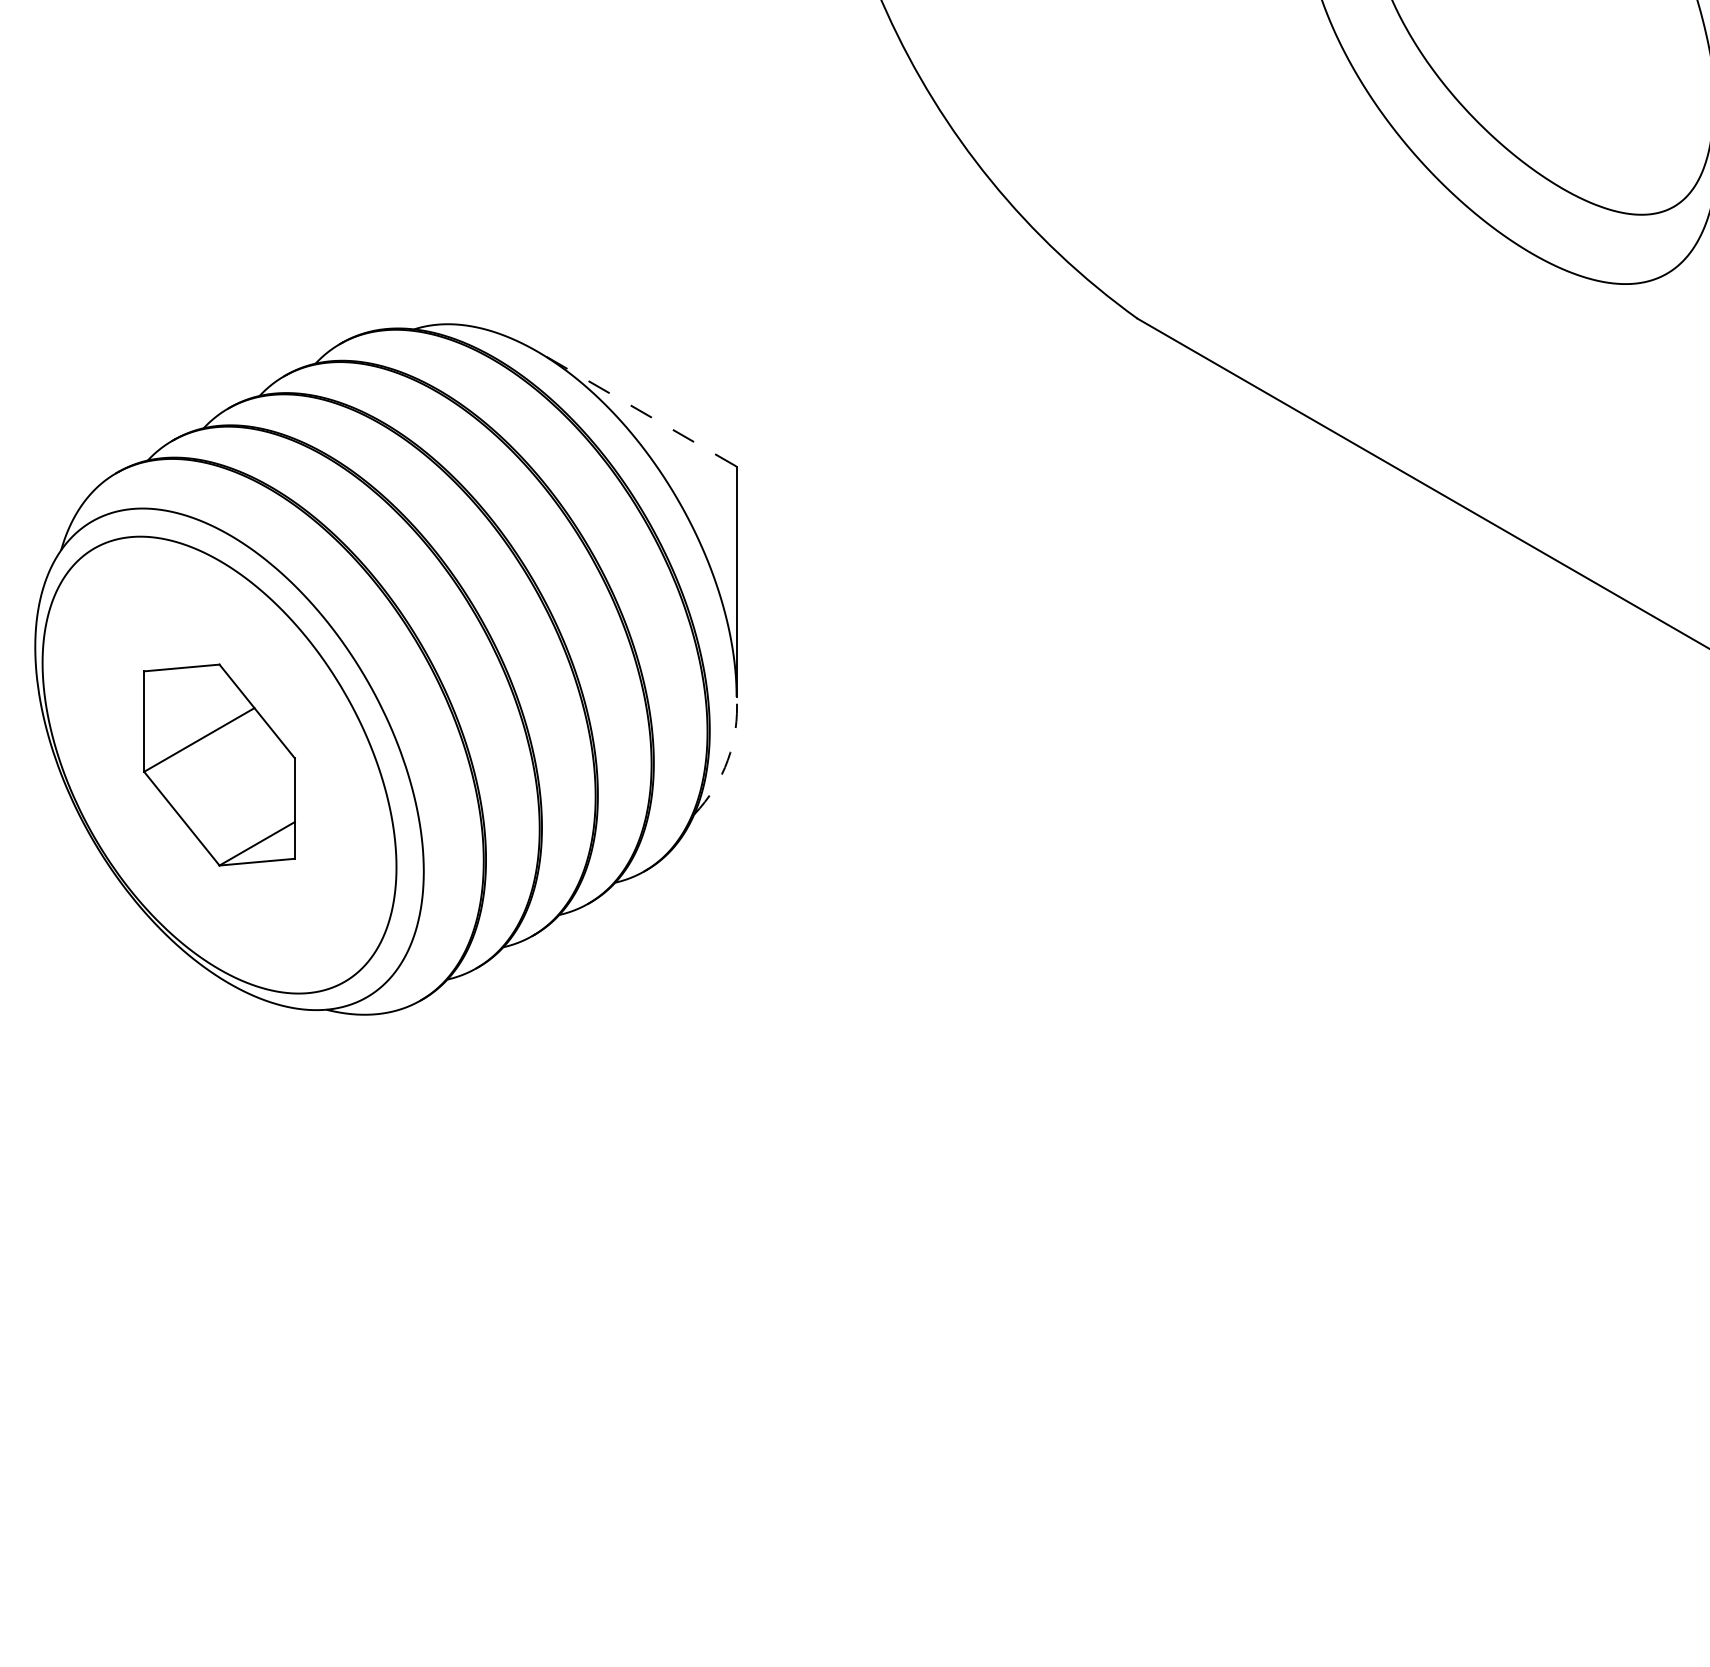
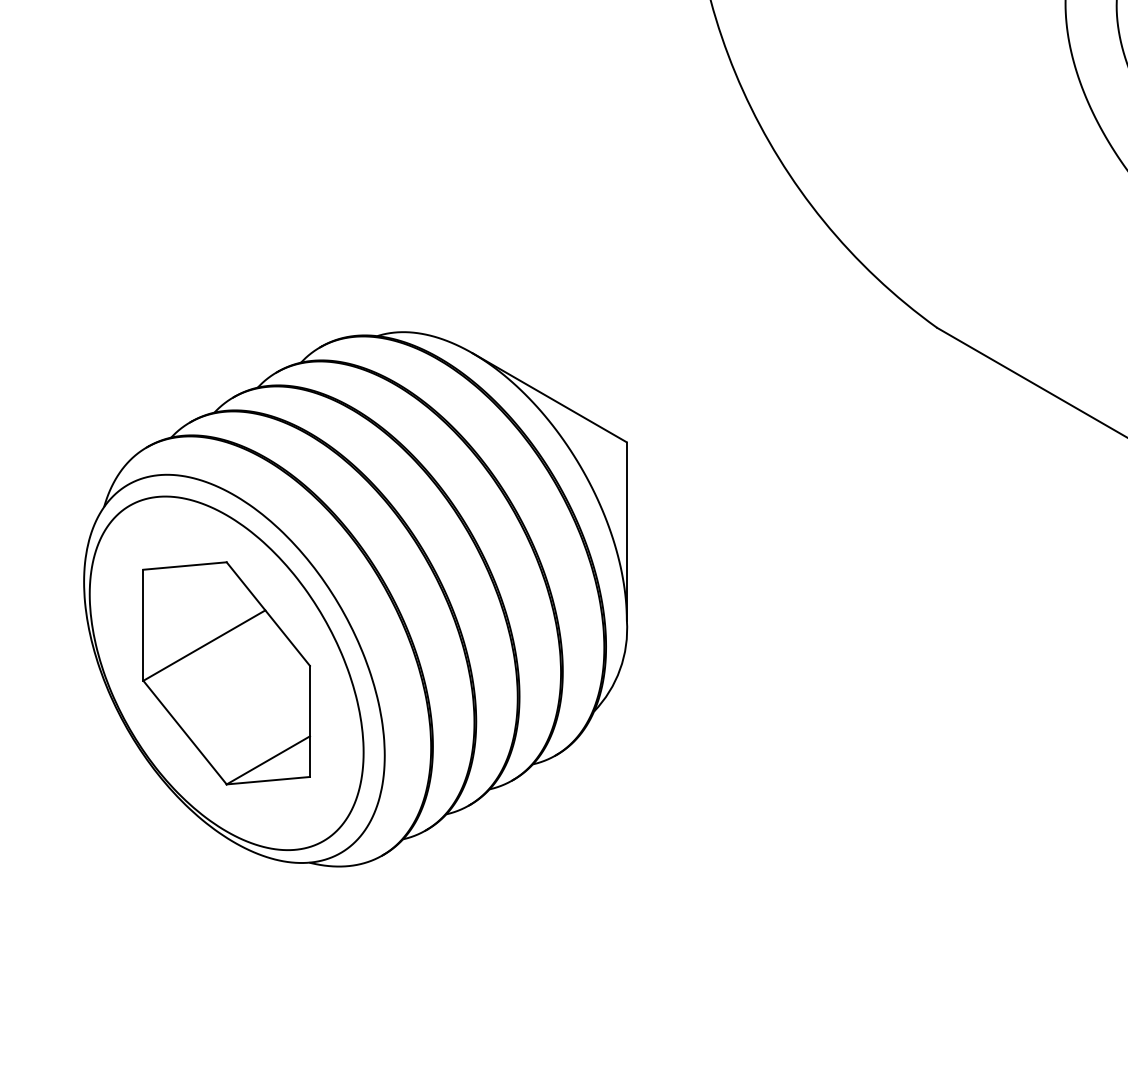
line: (636, 408) -> (549, 397), dashed -> solid
arc: (727, 760) -> (619, 669), dashed -> solid
part: (219, 764) -> (226, 672), size x1.43

